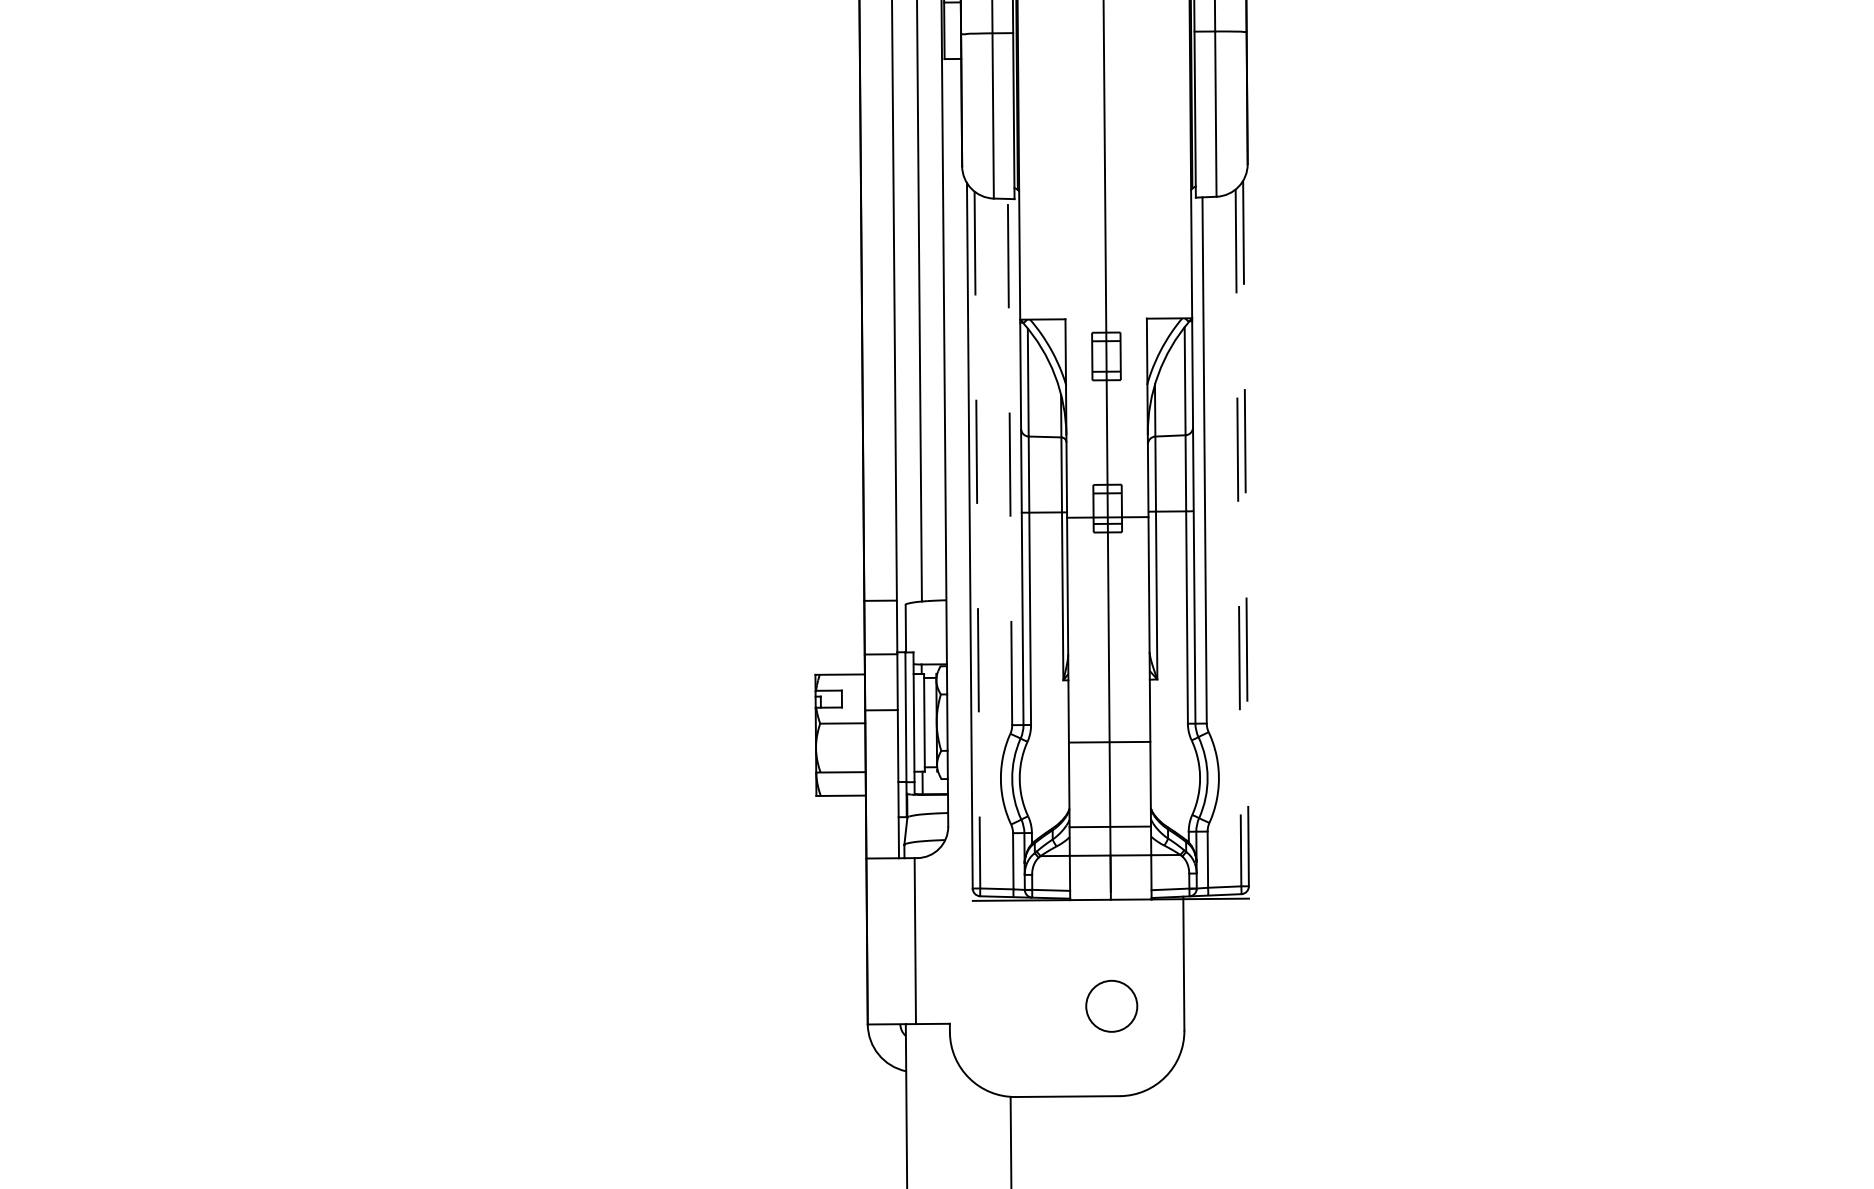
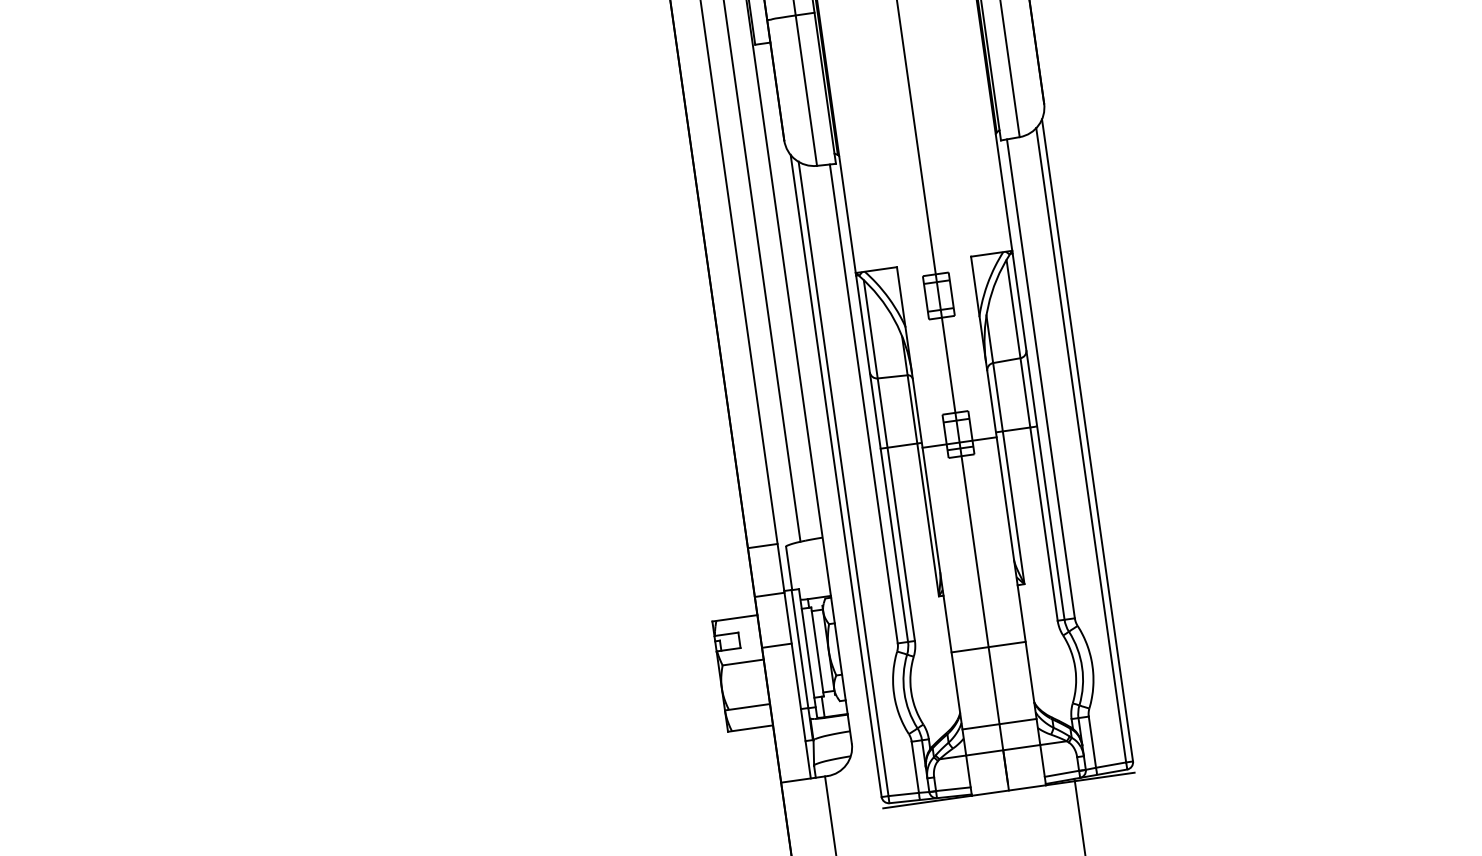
line: (1010, 461) -> (864, 403), dashed -> solid
line: (1246, 533) -> (1087, 440), dashed -> solid
line: (1238, 537) -> (1081, 444), dashed -> solid
line: (977, 539) -> (843, 478), dashed -> solid

